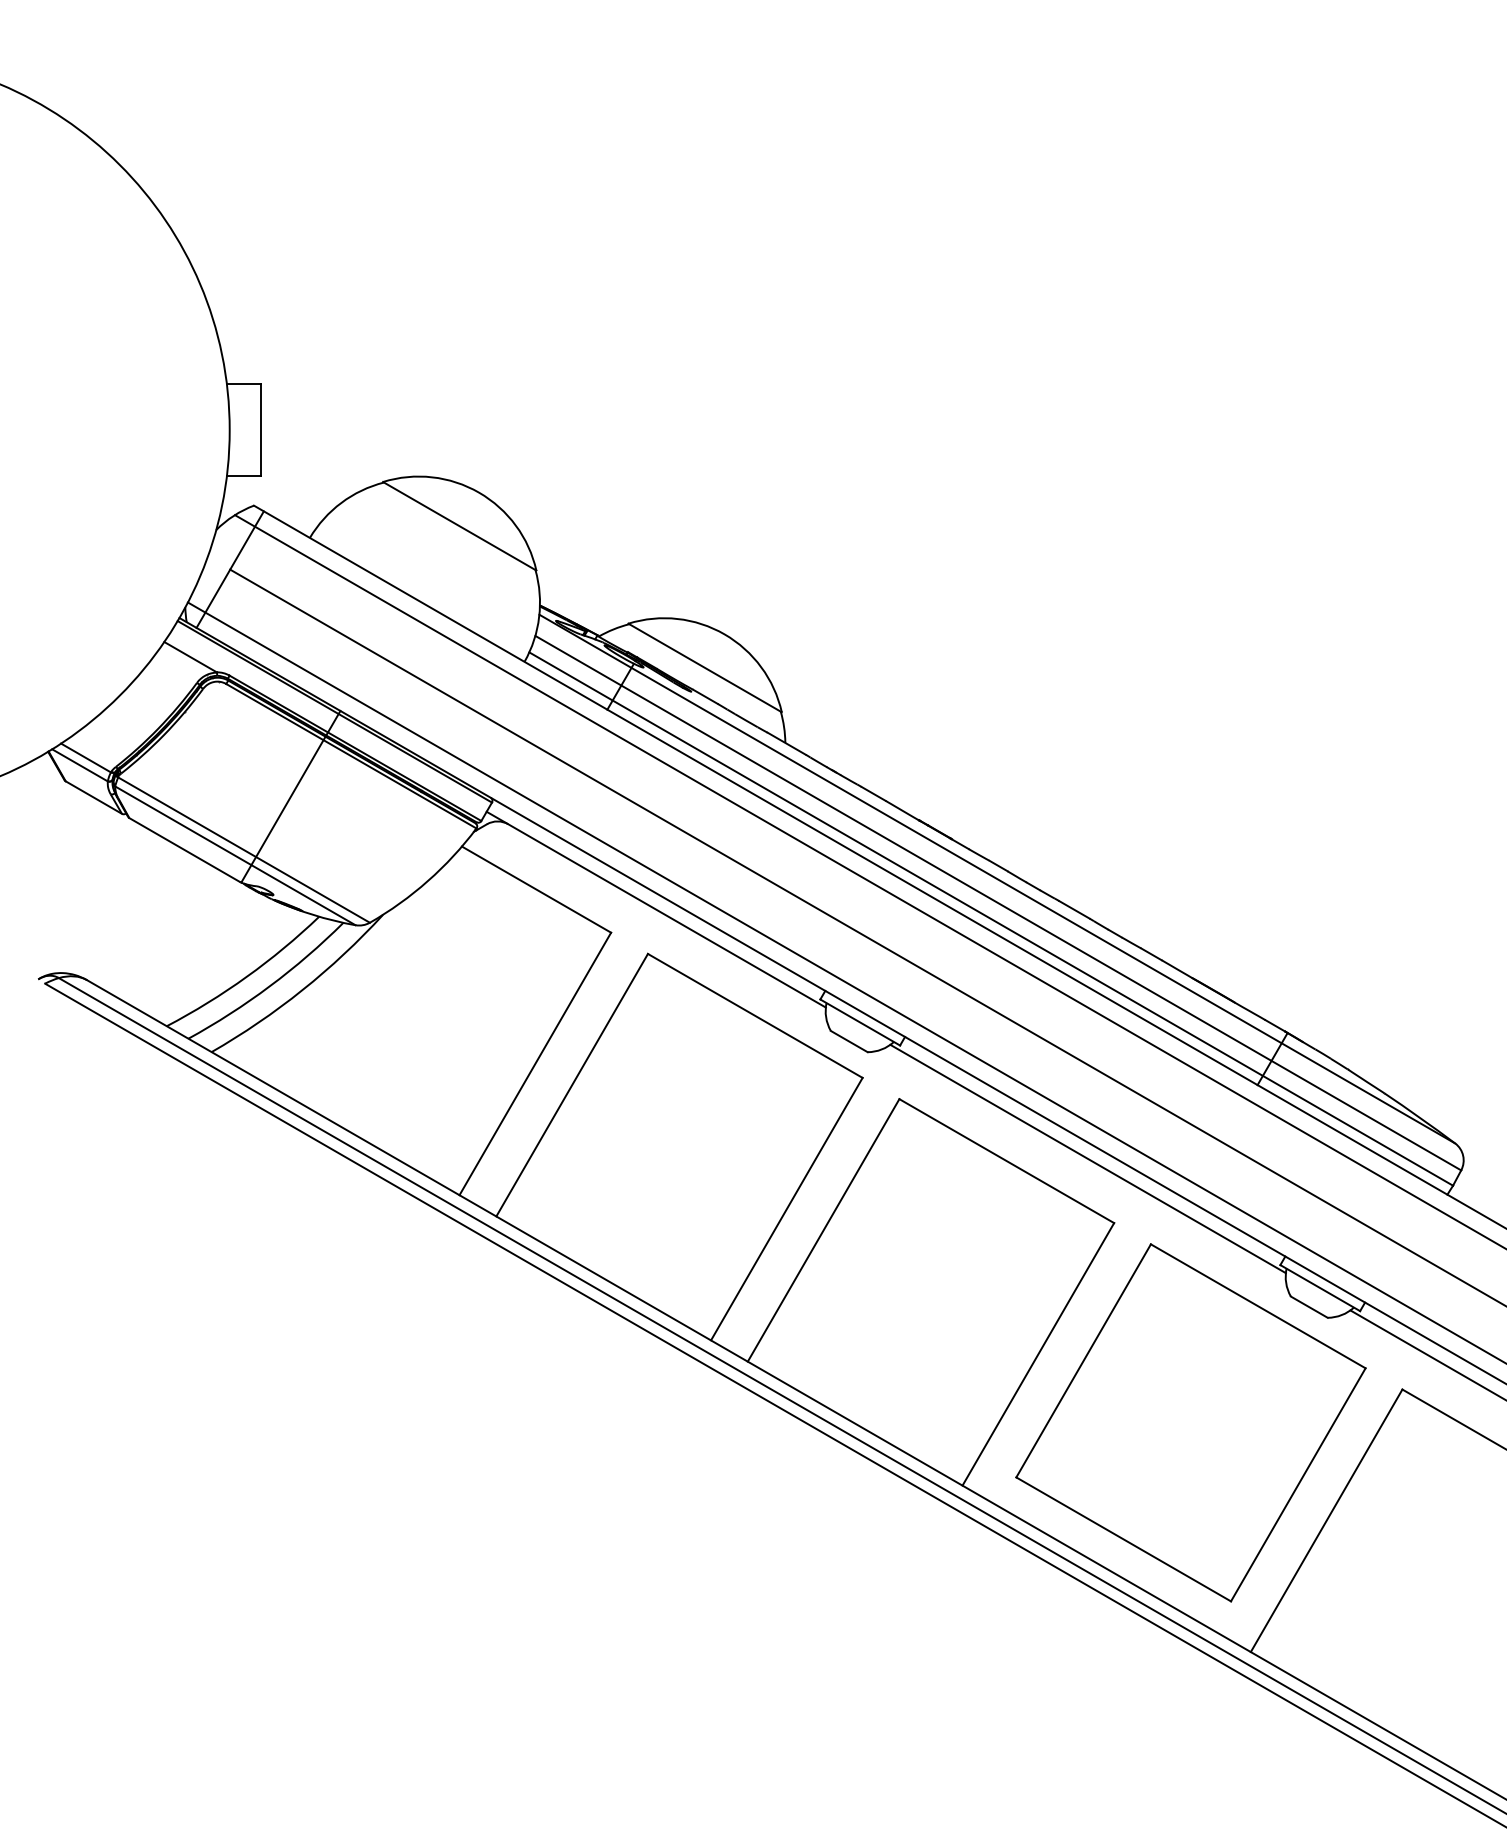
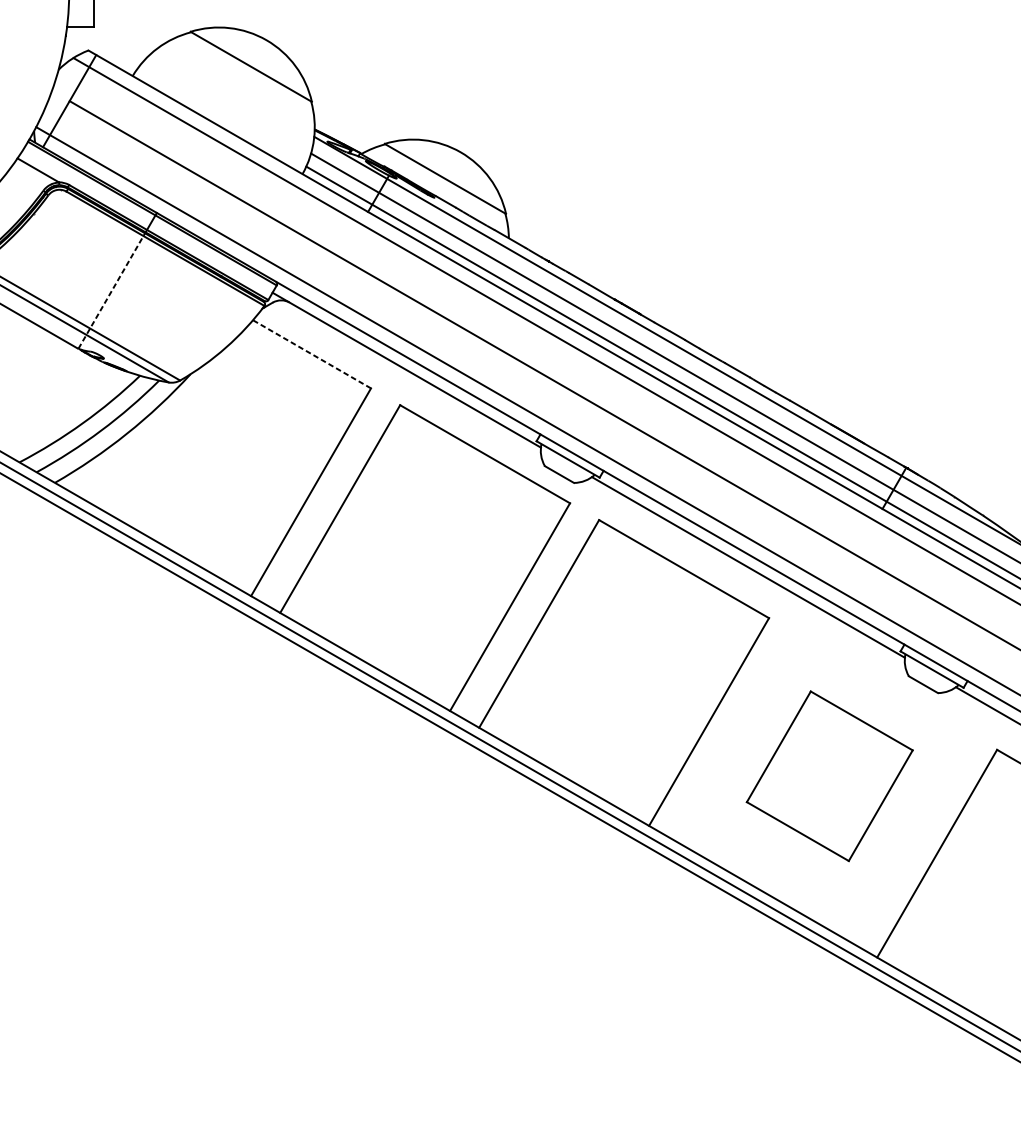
line: (283, 809) -> (111, 290), solid -> dashed
line: (536, 889) -> (311, 354), solid -> dashed
part: (1190, 1422) -> (829, 775), size x0.6

